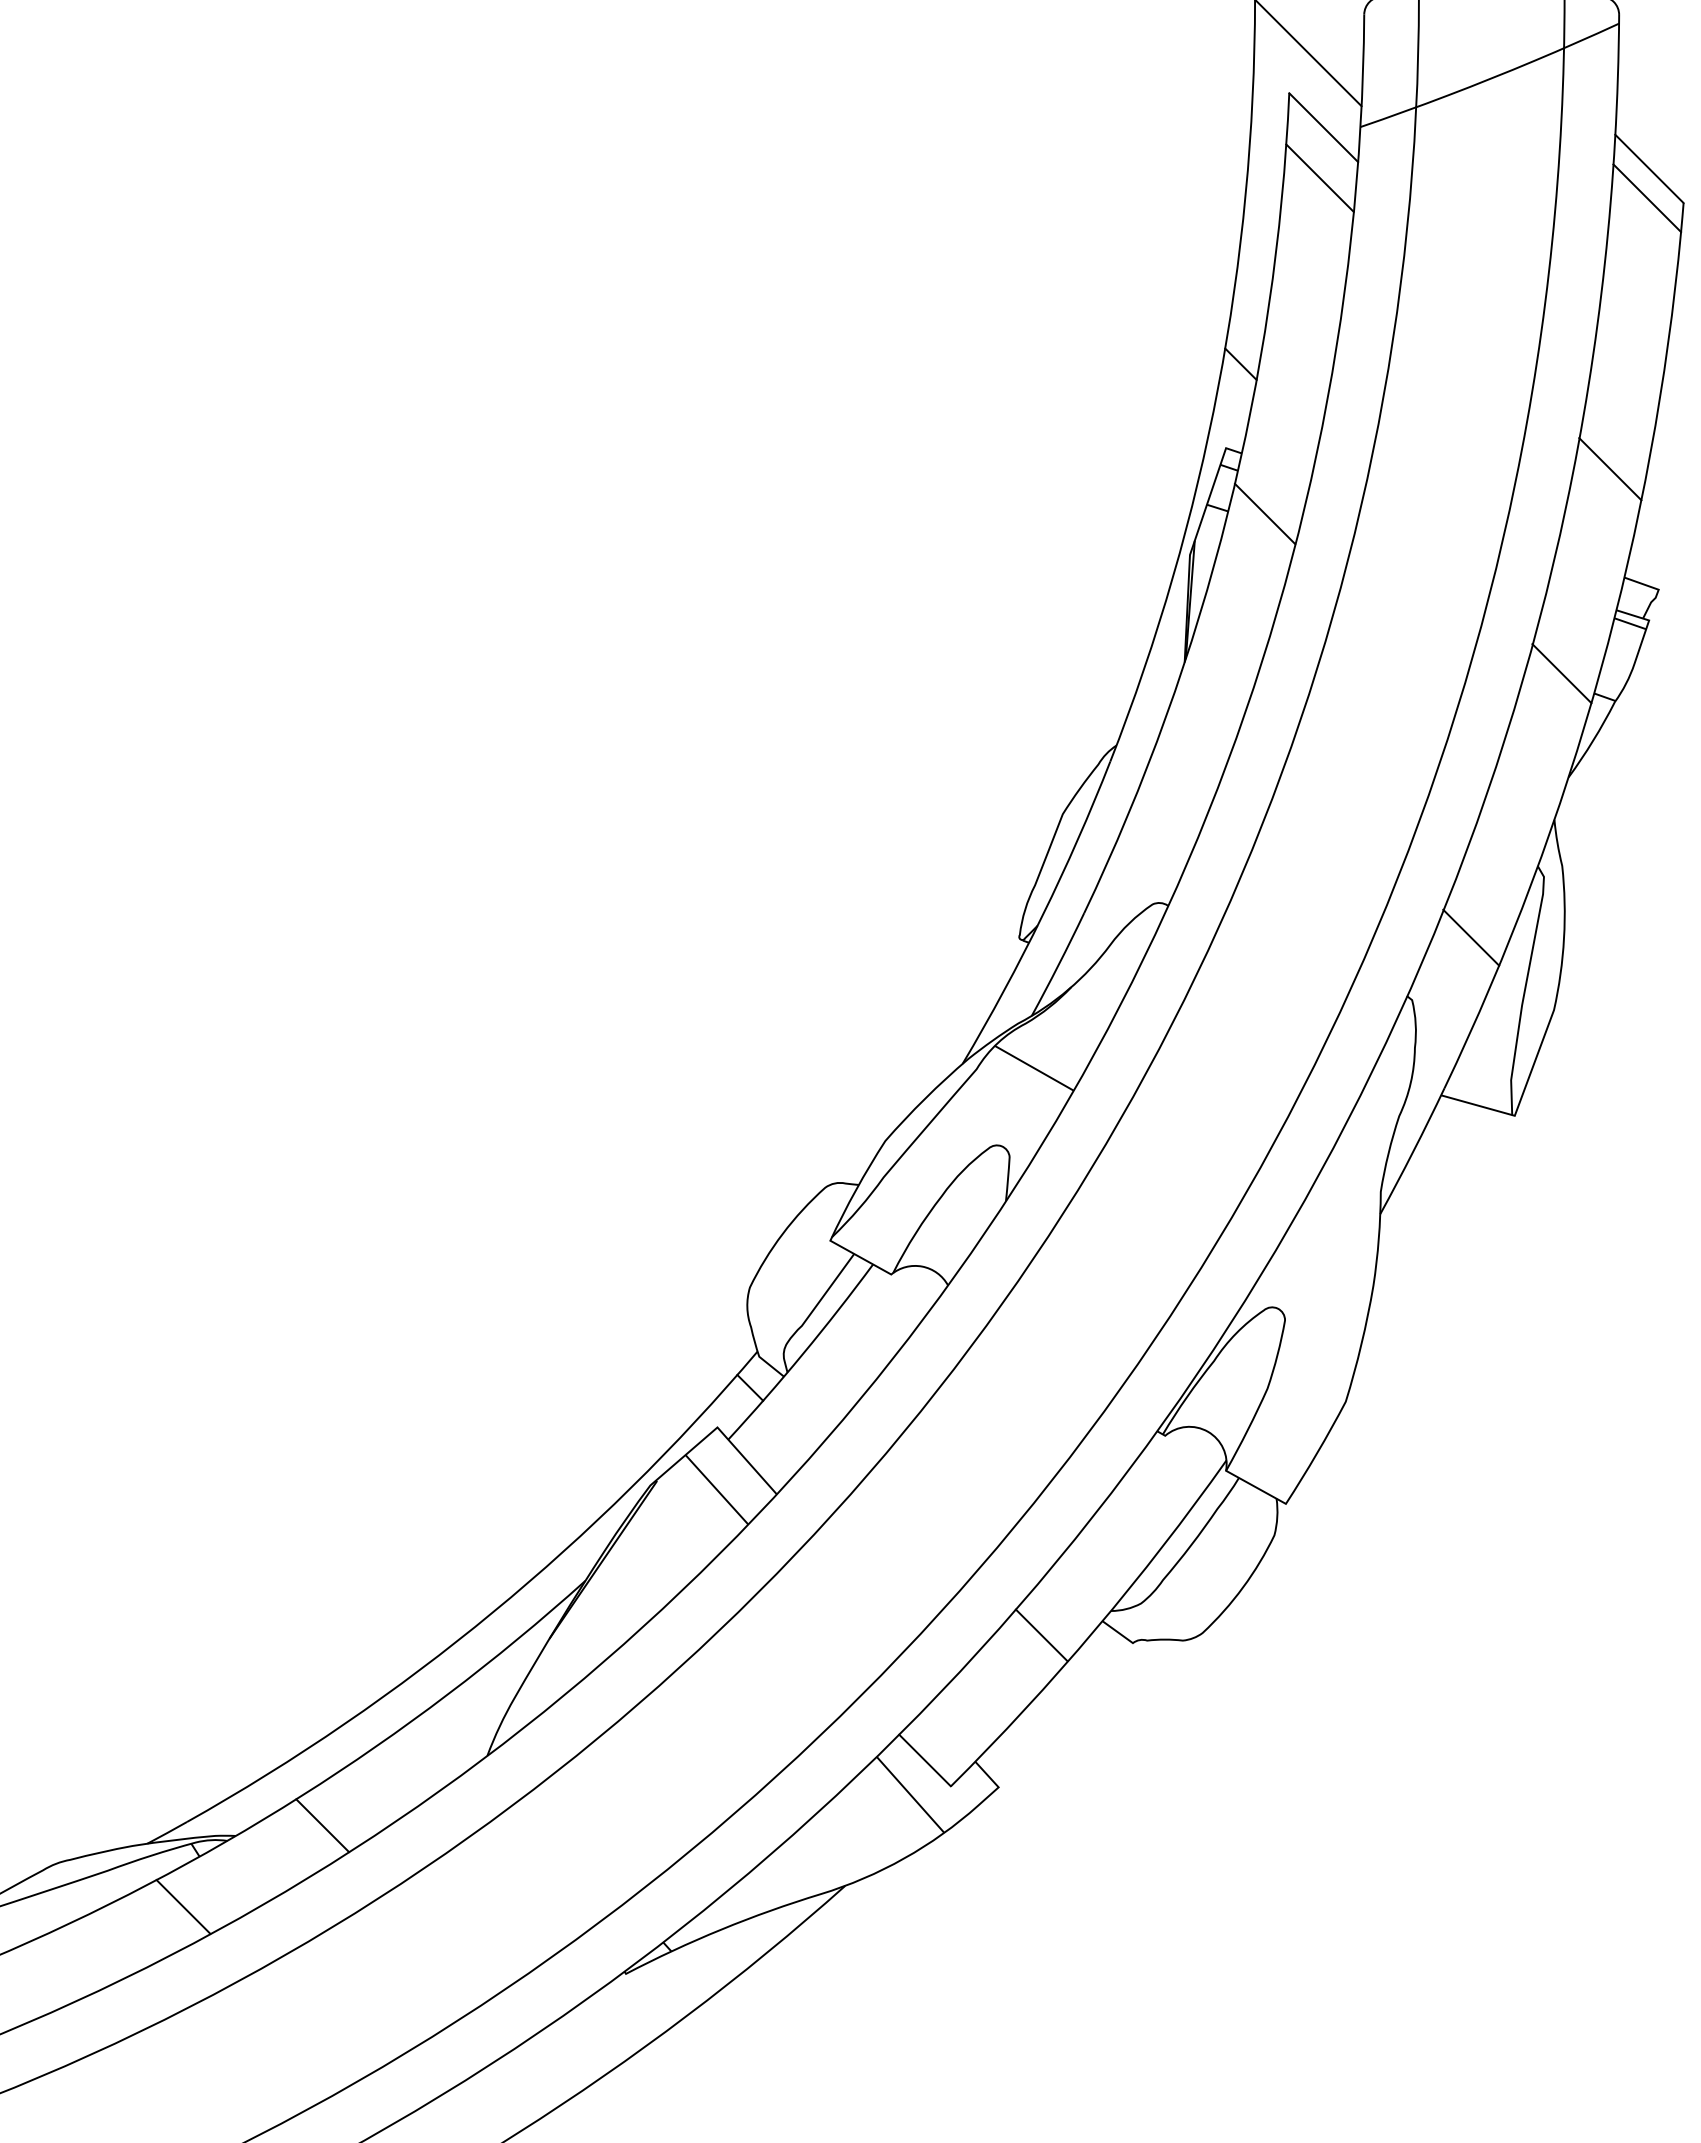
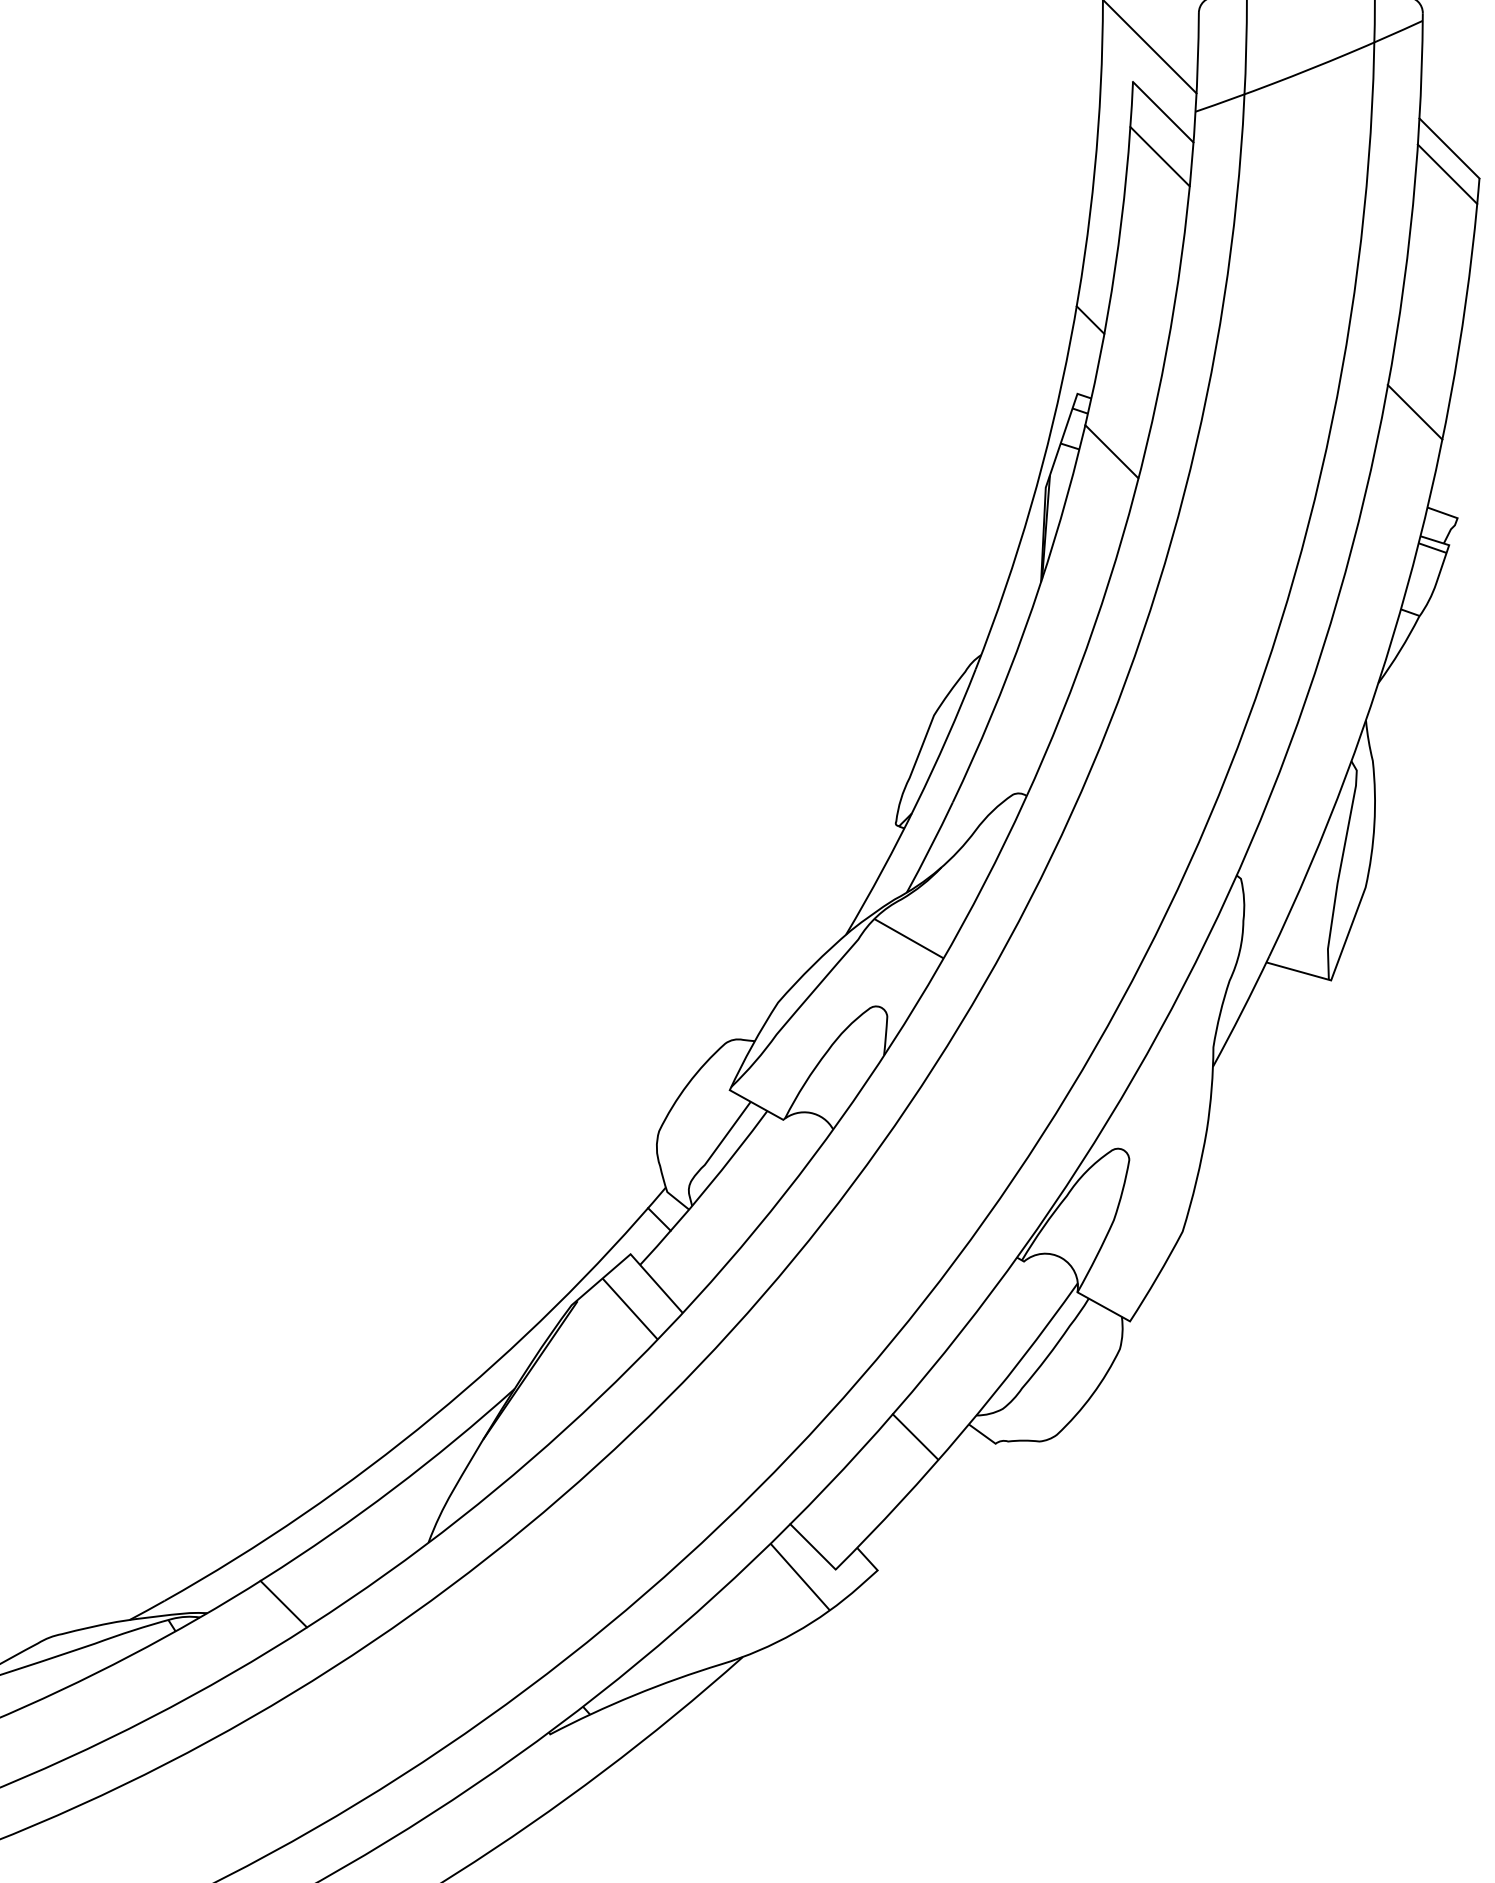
line: (1561, 673) -> (1372, 591), removed
line: (1471, 937) -> (1293, 823), removed
line: (183, 1906) -> (161, 1675), removed

